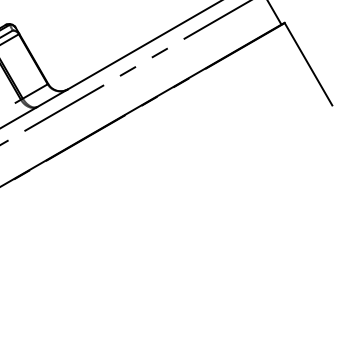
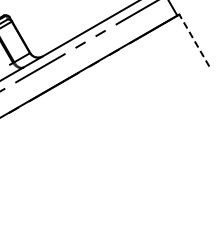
line: (308, 64) -> (194, 40), solid -> dashed

